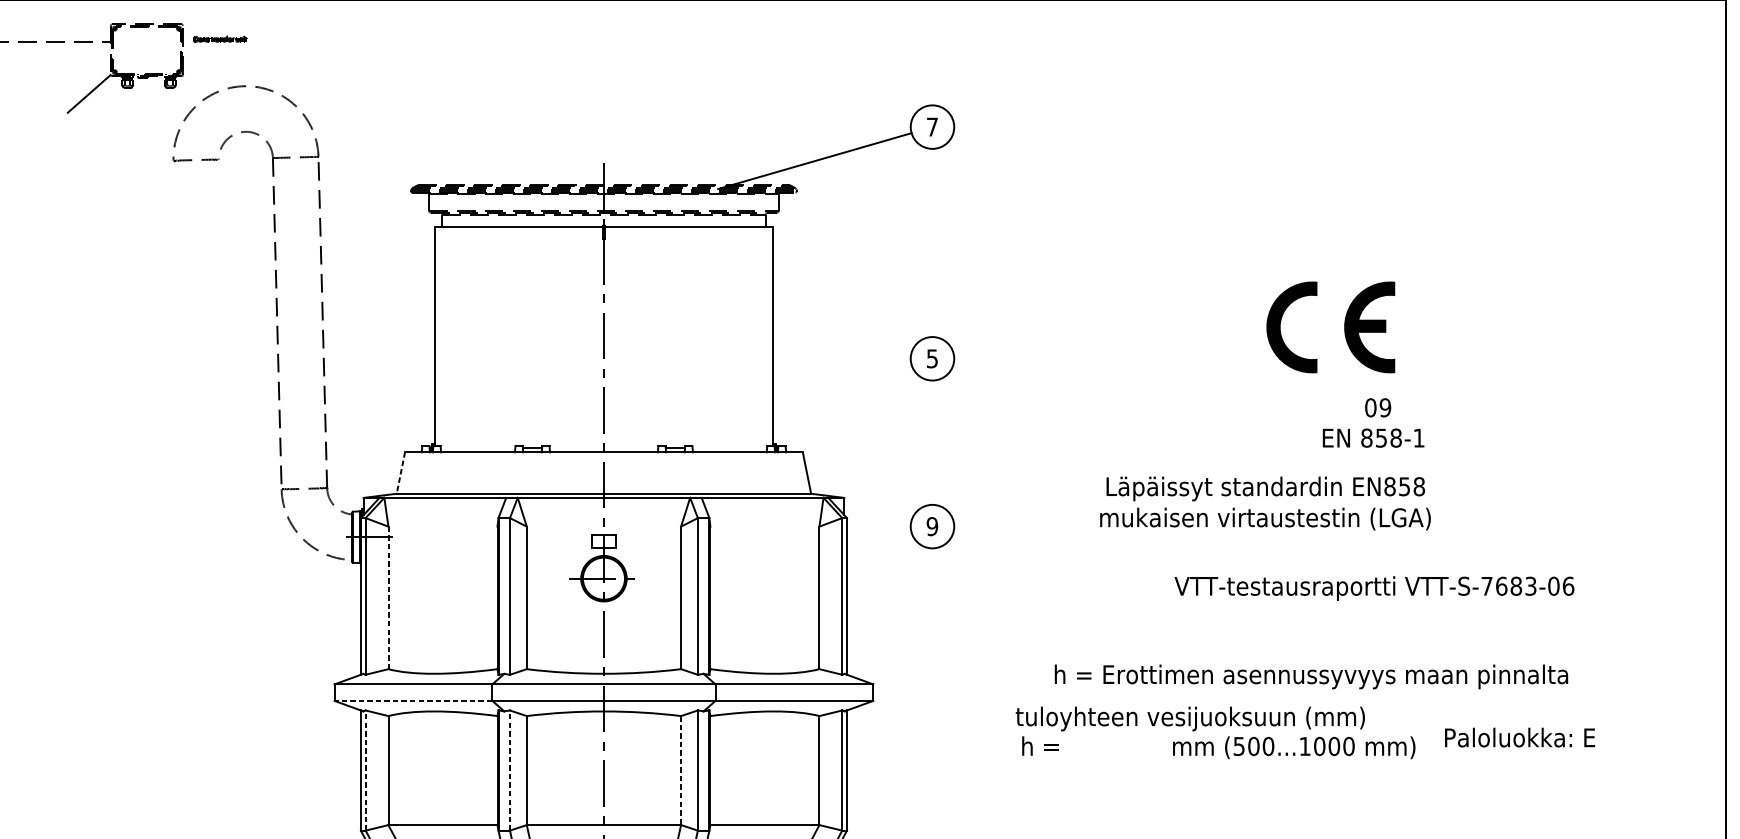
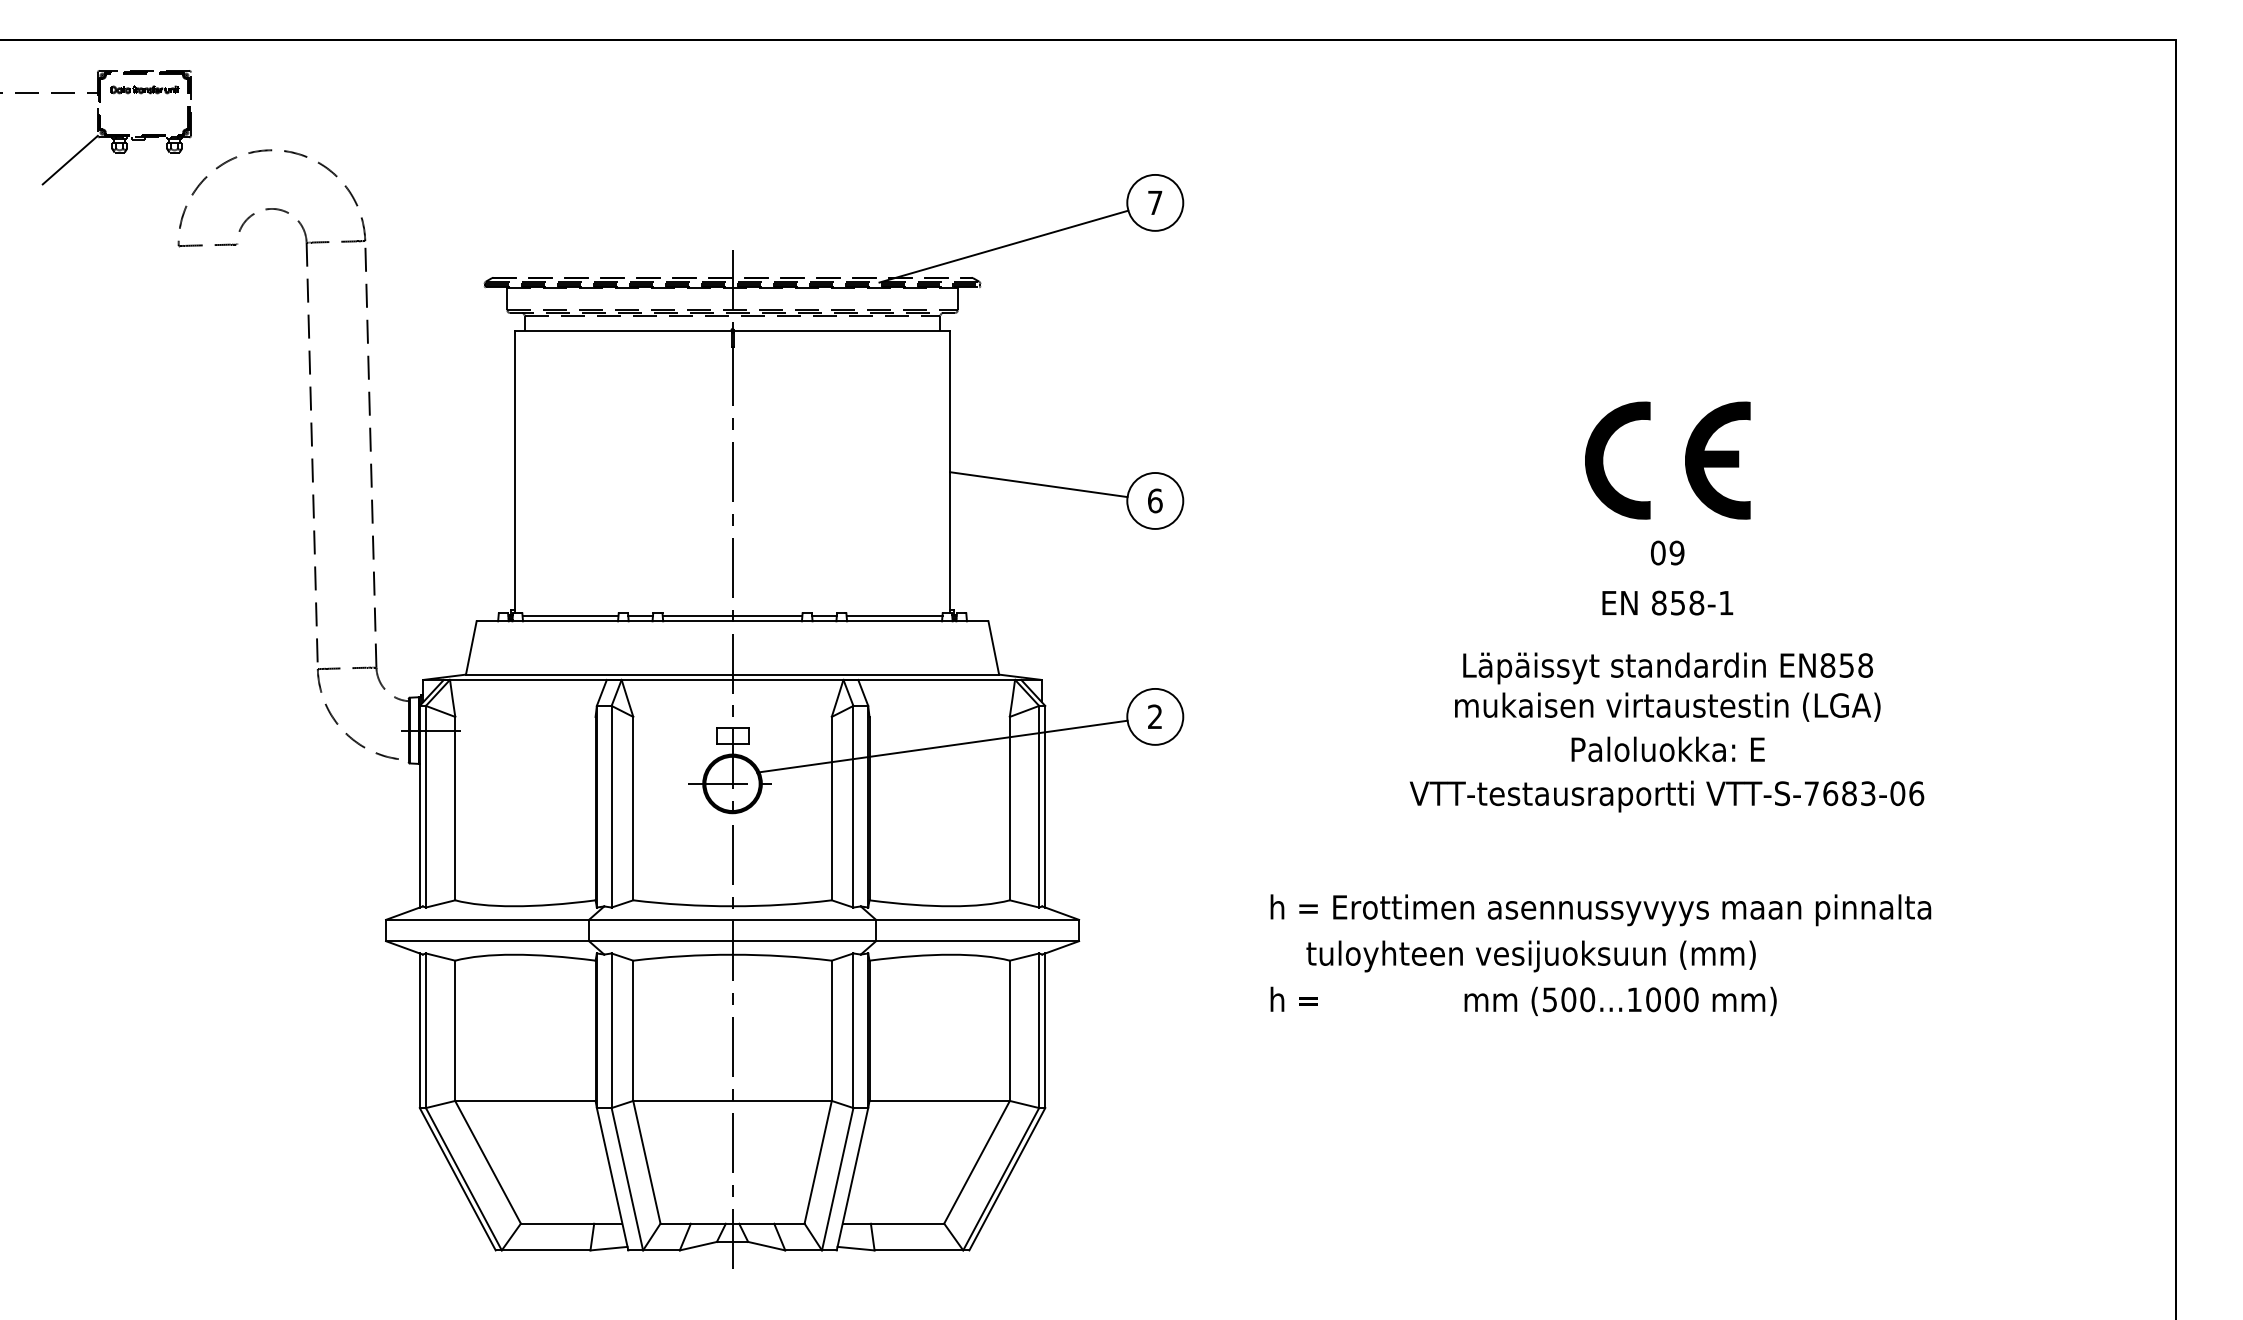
part: (219, 38) -> (144, 89), moved
line: (841, 345) -> (1038, 484), added
text: (932, 358) -> (1155, 500), 5 -> 6
text: (1378, 407) -> (1667, 552), moved
text: (1373, 437) -> (1667, 602), moved
line: (478, 448) -> (570, 616), added
line: (603, 448) -> (732, 616), added
line: (729, 448) -> (894, 616), added
line: (401, 473) -> (471, 648), dashed -> solid
text: (1265, 502) -> (1667, 686), moved
text: (931, 526) -> (1154, 716), 9 -> 2
line: (767, 549) -> (942, 746), added
text: (1374, 588) -> (1666, 796), moved
line: (388, 597) -> (455, 808), dashed -> solid
text: (1311, 677) -> (1600, 910), moved
line: (413, 701) -> (487, 941), dashed -> solid
text: (1189, 719) -> (1530, 956), moved
text: (1519, 737) -> (1667, 749), moved
line: (365, 770) -> (425, 1030), dashed -> solid
line: (509, 770) -> (611, 1030), dashed -> solid
line: (680, 771) -> (831, 1031), dashed -> solid

